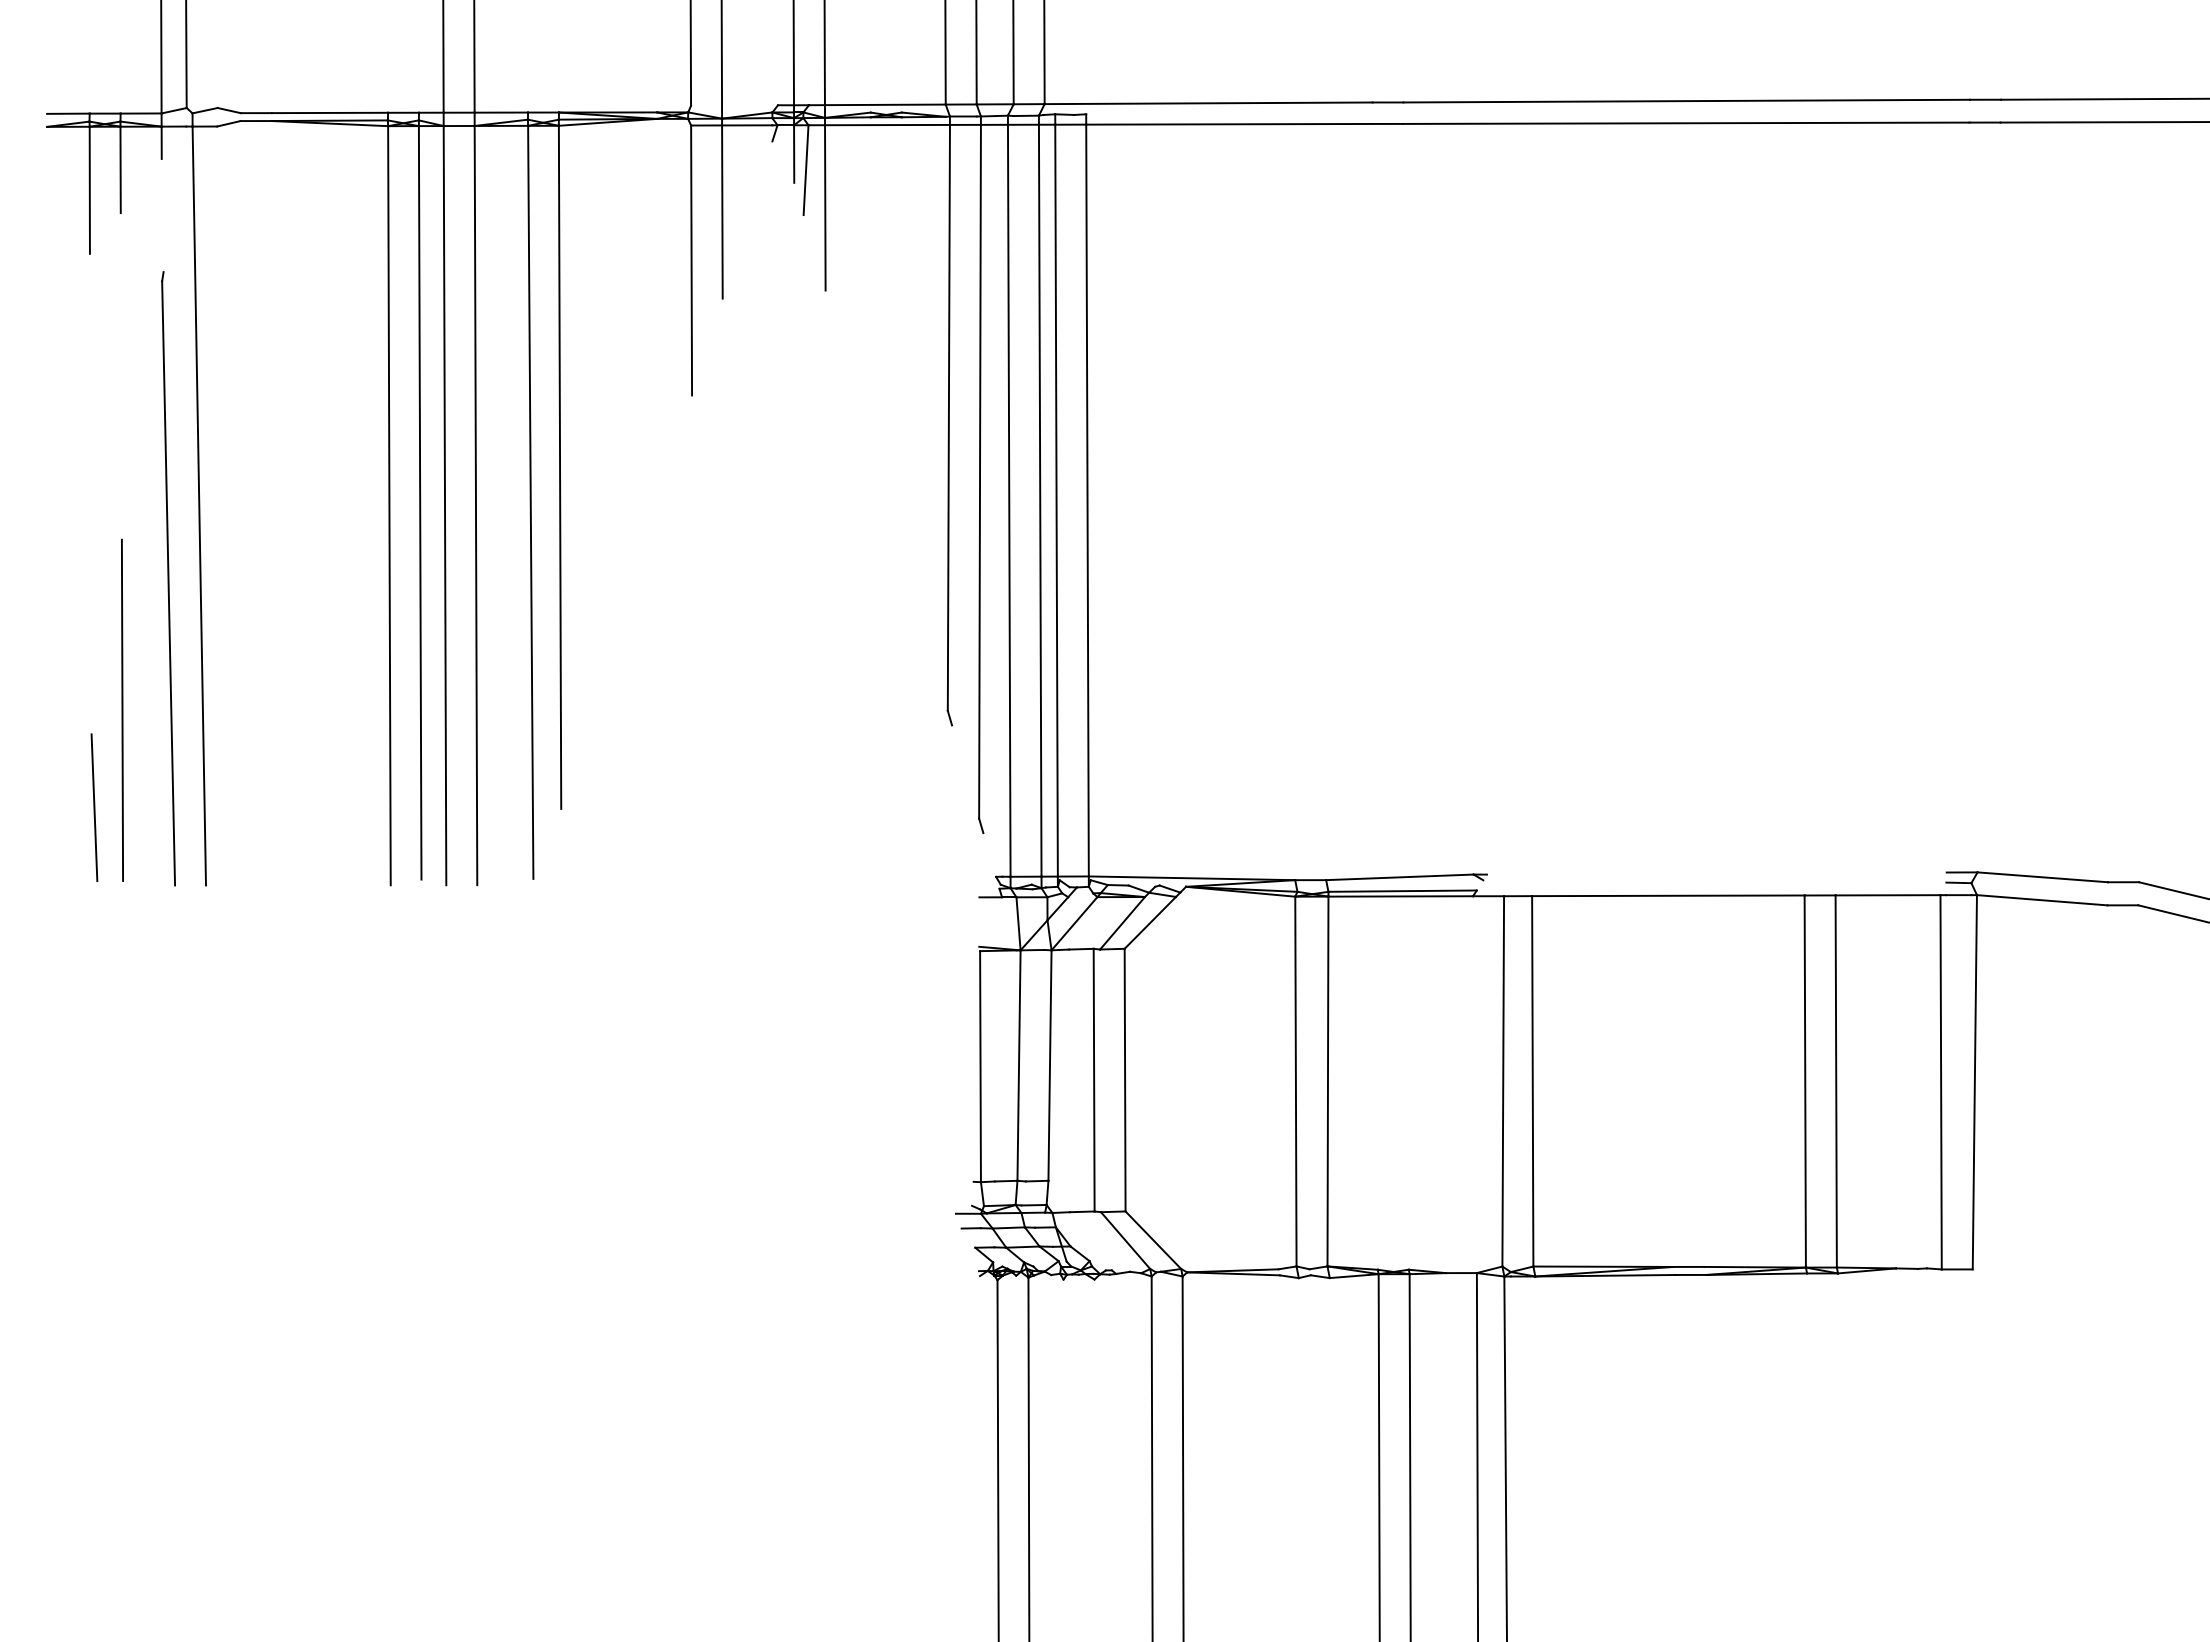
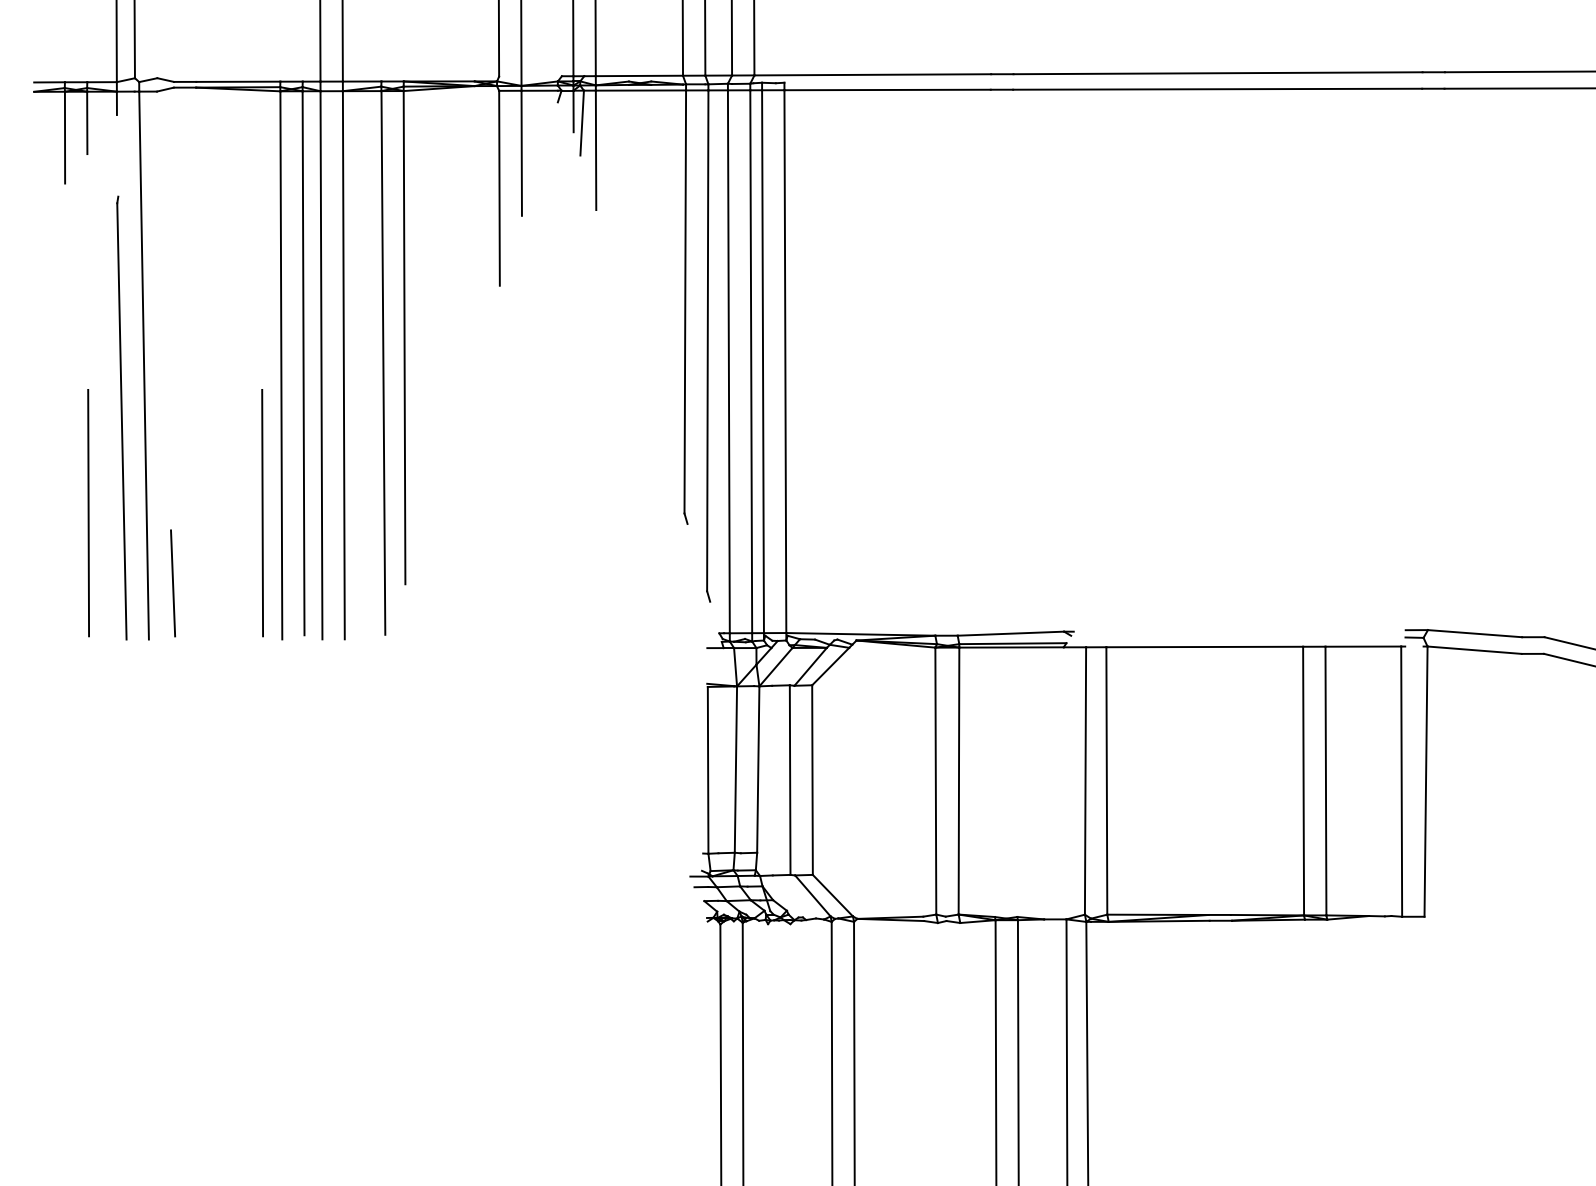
line: (363, 709) -> (262, 512), added
line: (94, 807) -> (173, 583), moved
line: (1958, 895) -> (1414, 646), removed

